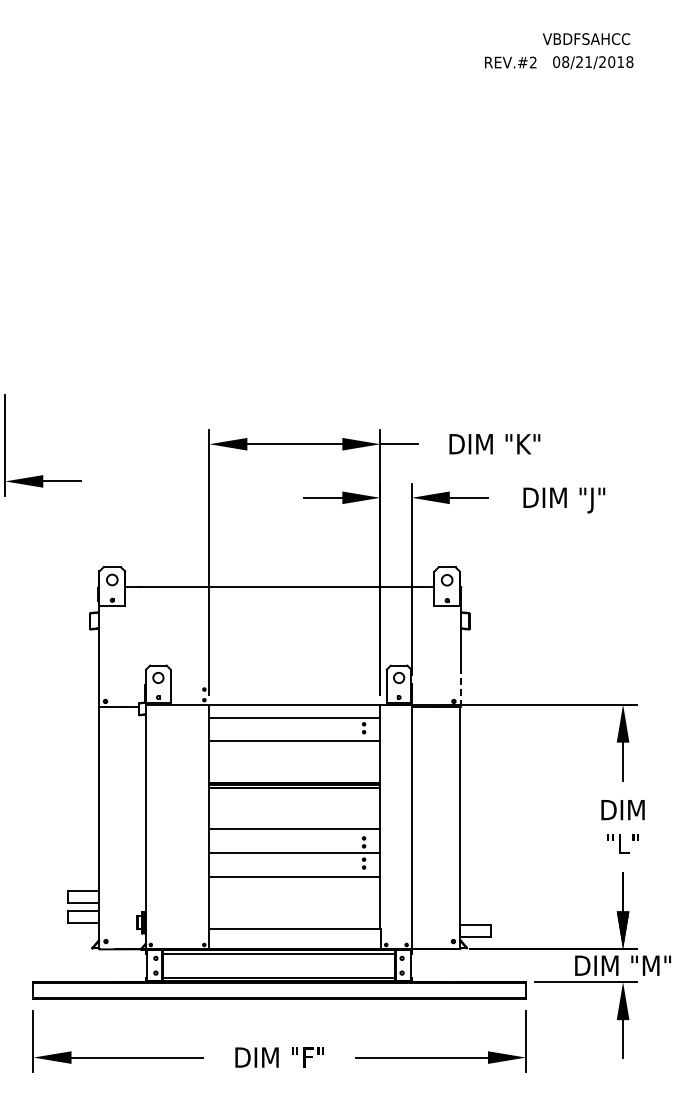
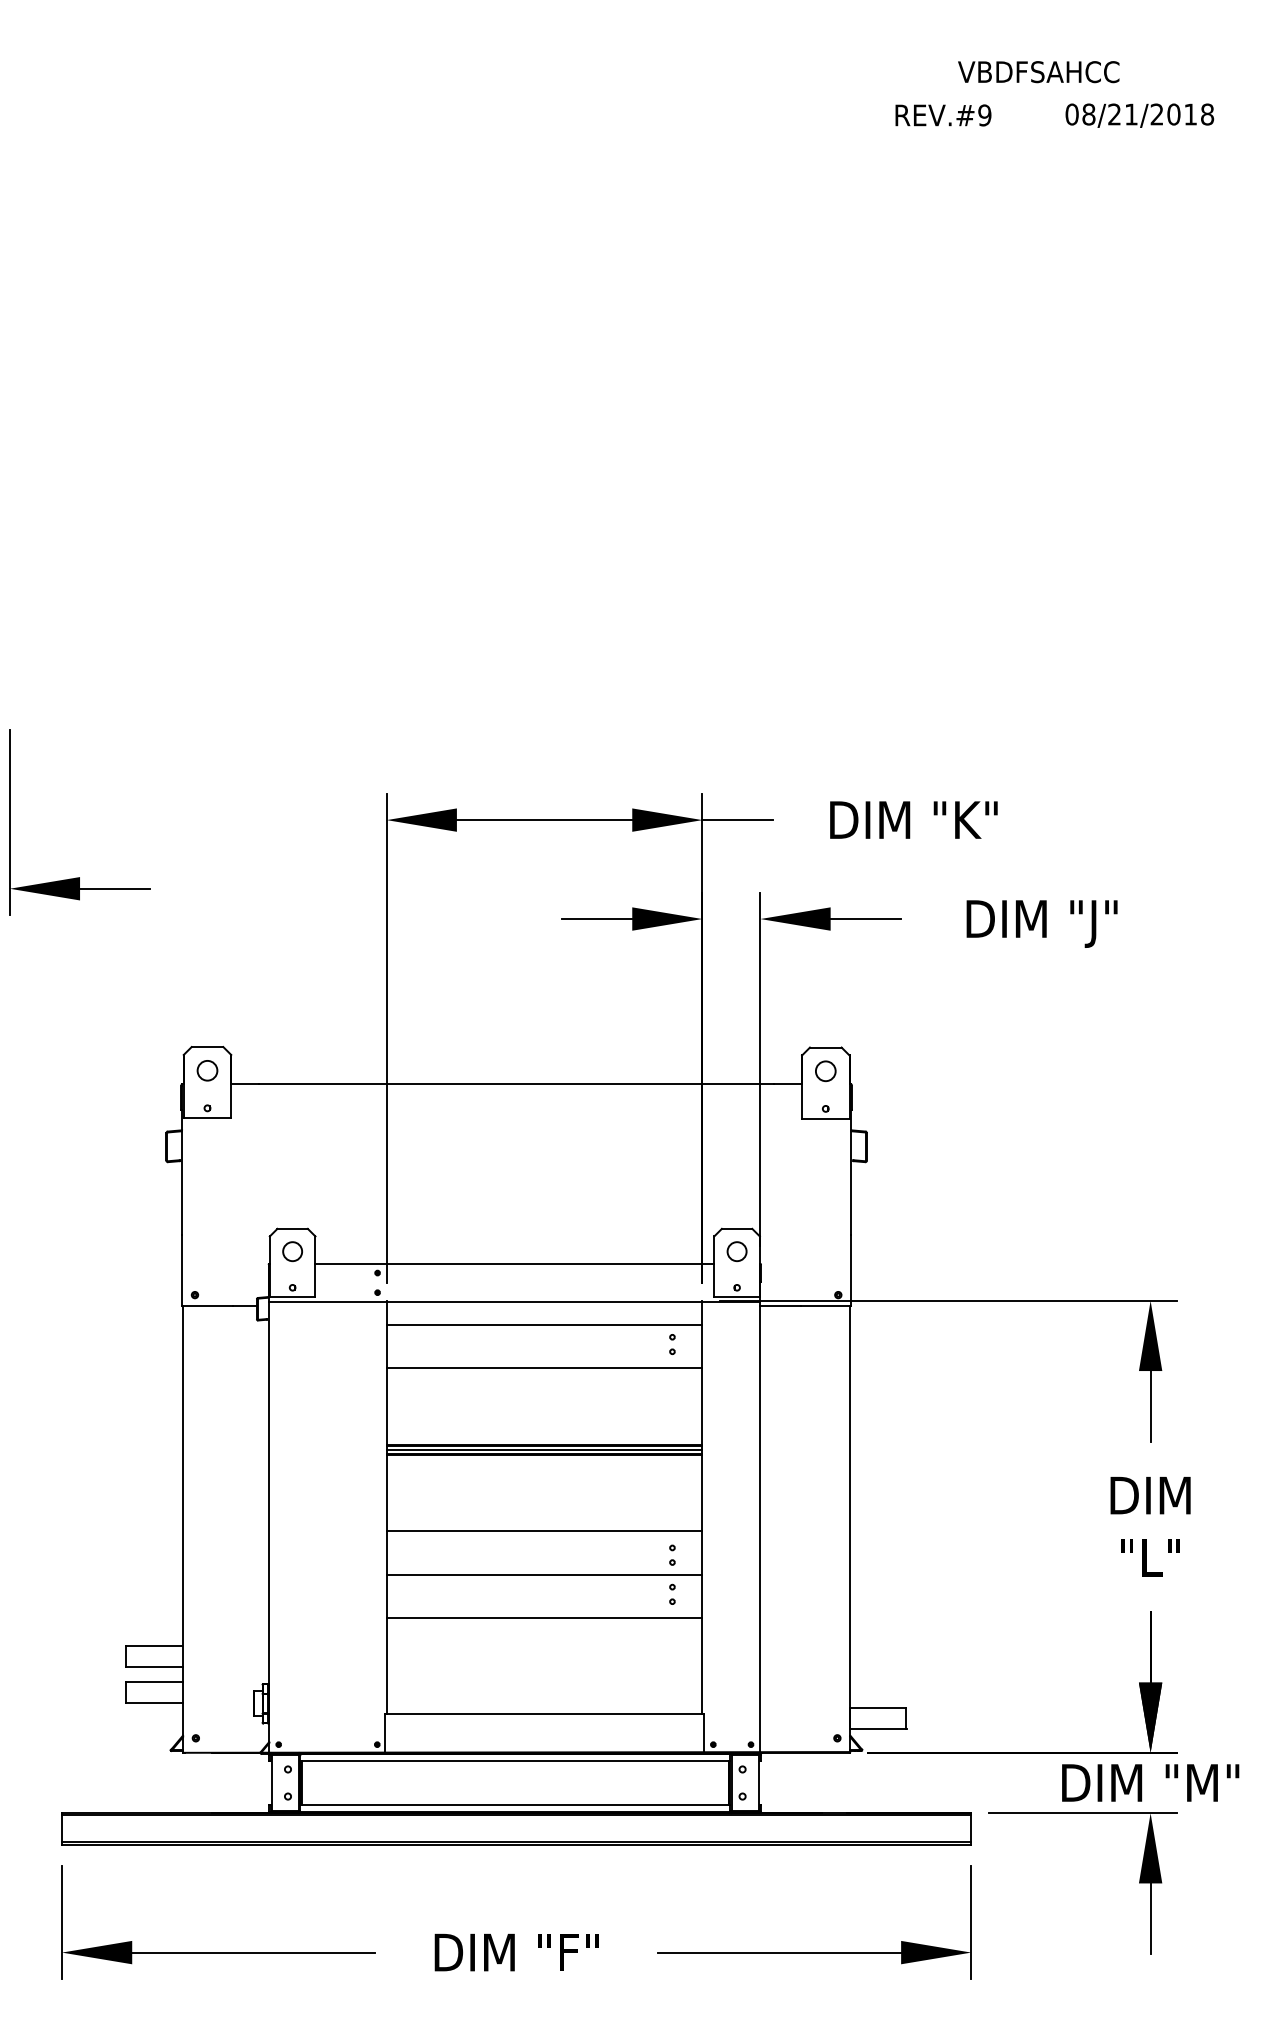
text: (586, 39) -> (1038, 72), moved
text: (532, 62) -> (983, 115), REV.#2 -> REV.#9
text: (593, 62) -> (1140, 115), moved
line: (278, 684) -> (514, 1263), added
line: (460, 687) -> (850, 1269), dashed -> solid

